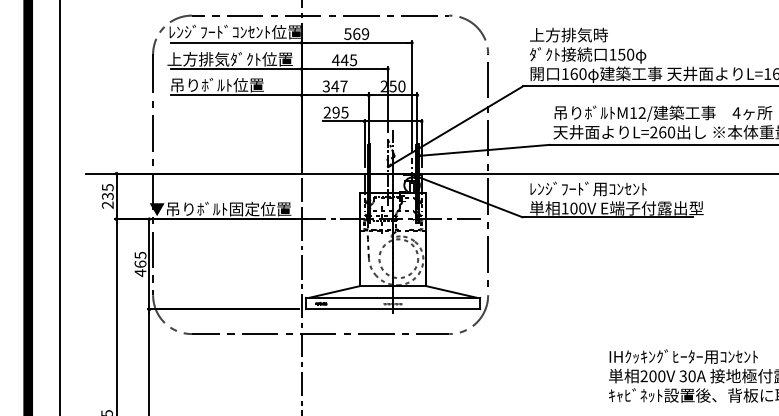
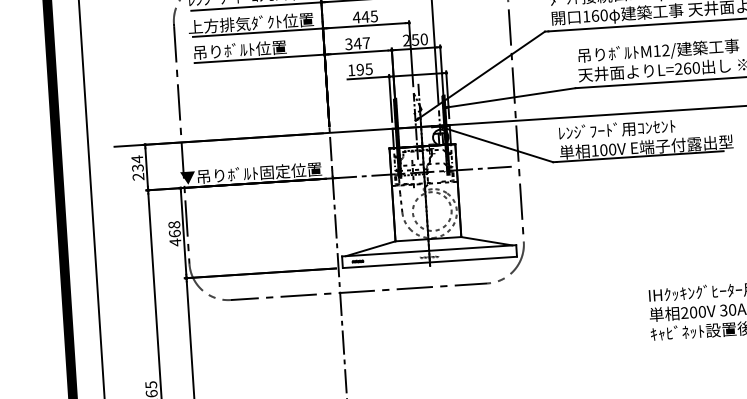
text: (326, 112) -> (350, 70), 295 -> 195
text: (107, 187) -> (137, 159), 235 -> 234
text: (140, 254) -> (174, 223), 465 -> 468

